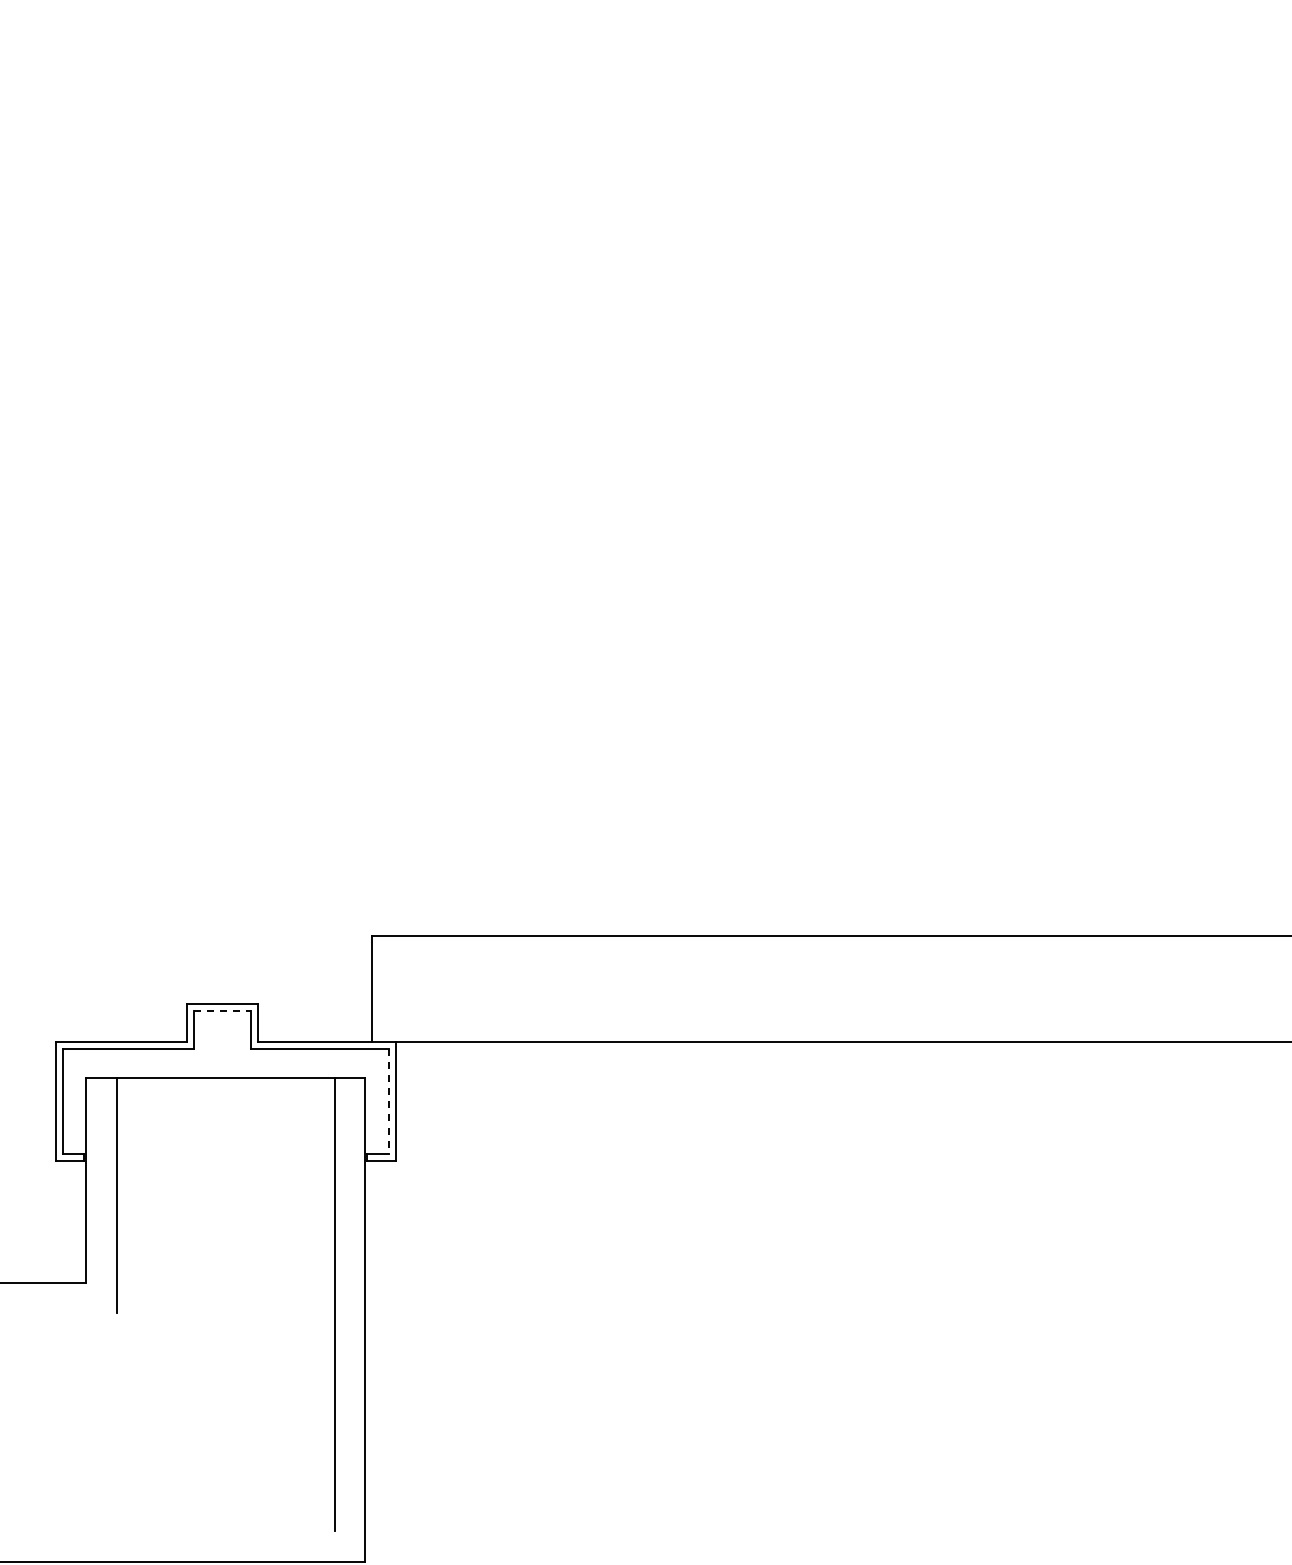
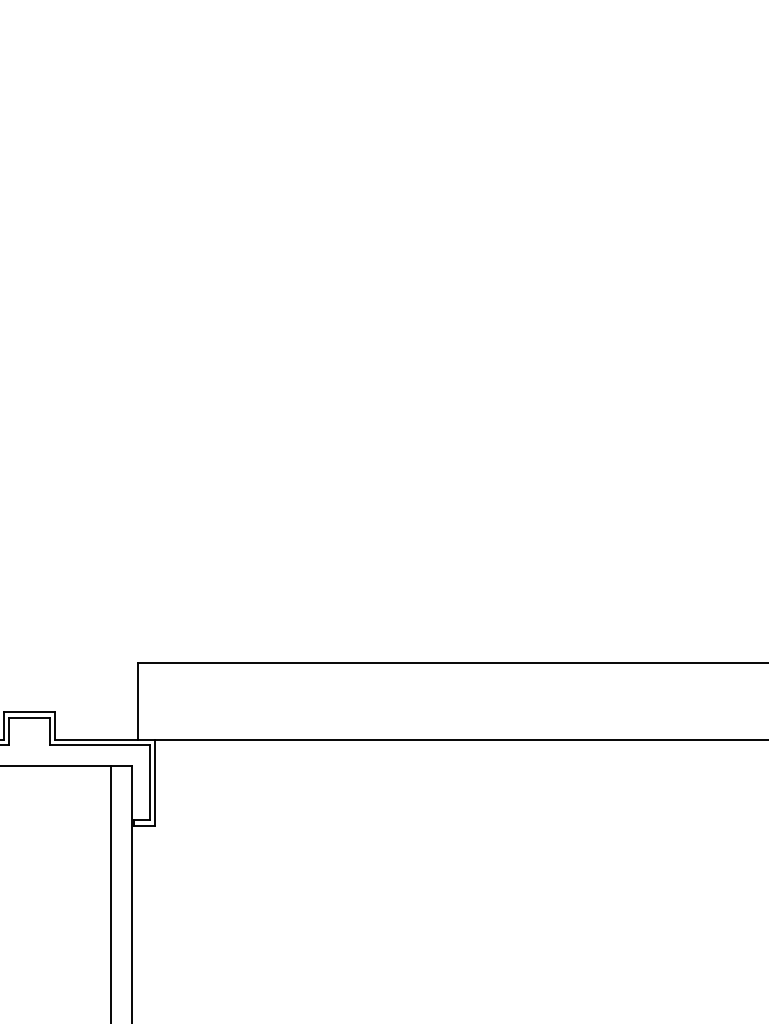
line: (223, 1011) -> (30, 717), dashed -> solid
line: (388, 1102) -> (149, 783), dashed -> solid

